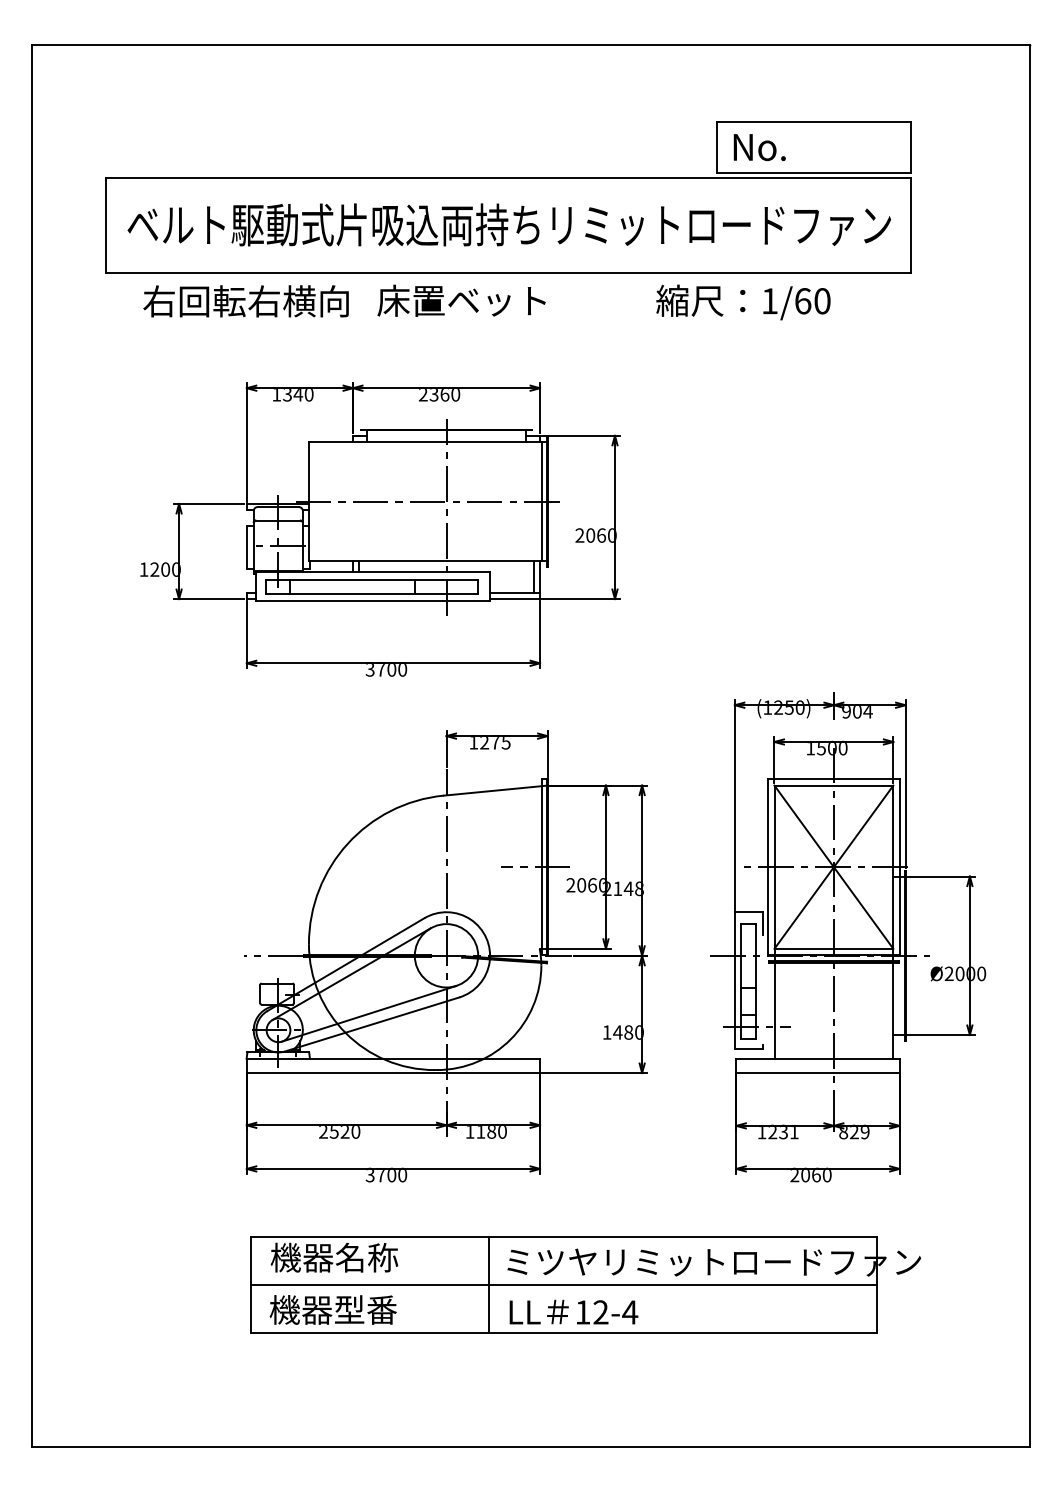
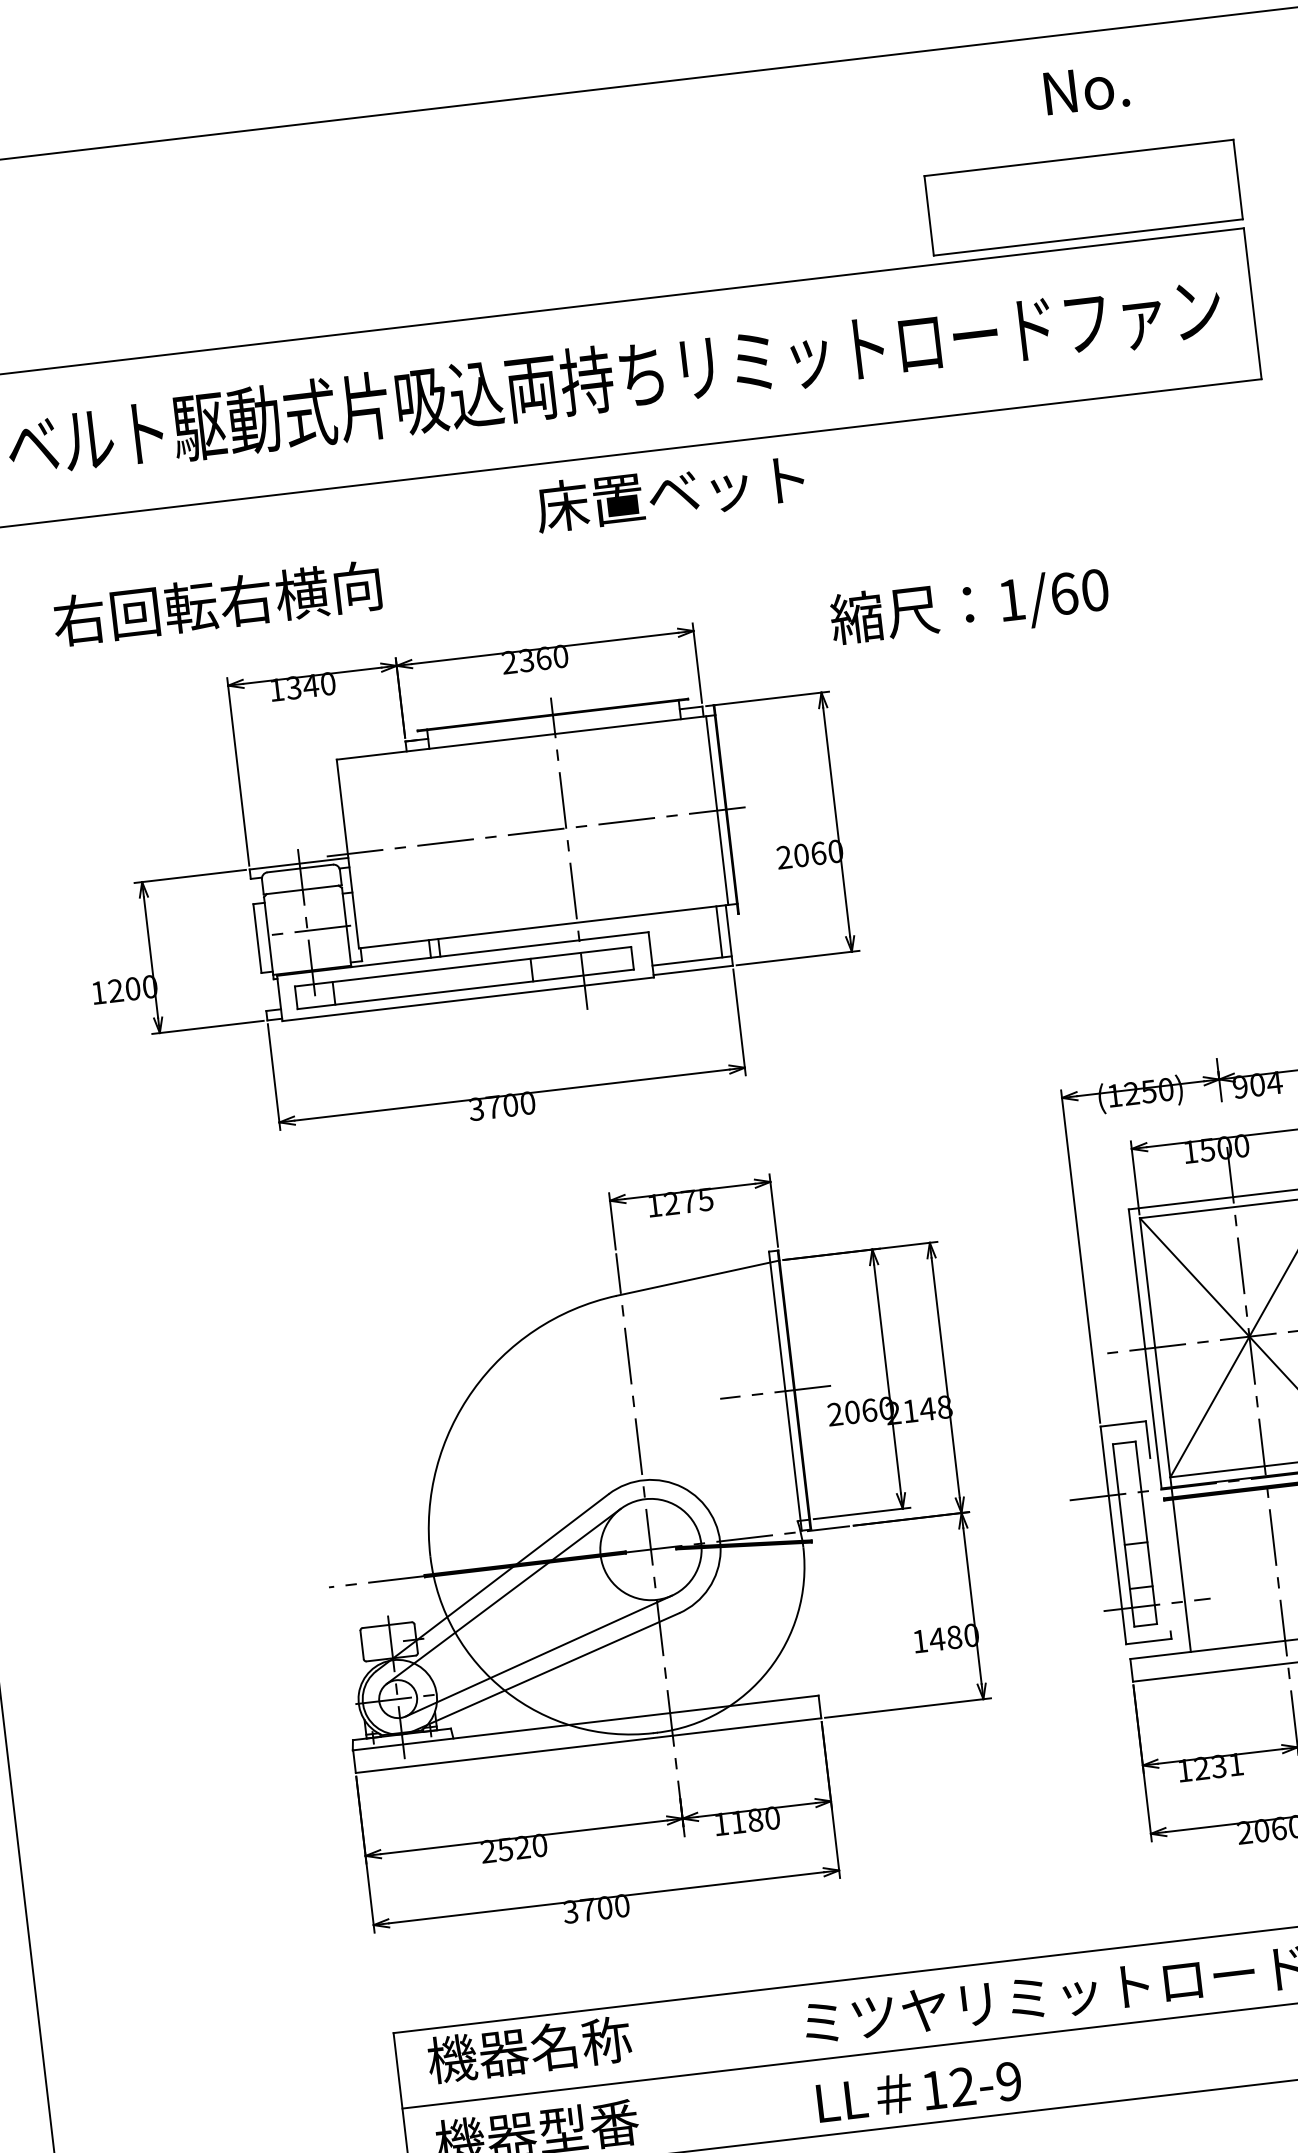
text: (759, 147) -> (1086, 89), moved
text: (461, 300) -> (670, 492), moved
text: (245, 301) -> (216, 603), moved
text: (743, 302) -> (969, 607), moved
line: (489, 1284) -> (780, 2063), removed
text: (630, 1312) -> (1009, 2081), 12-4 -> 12-9

